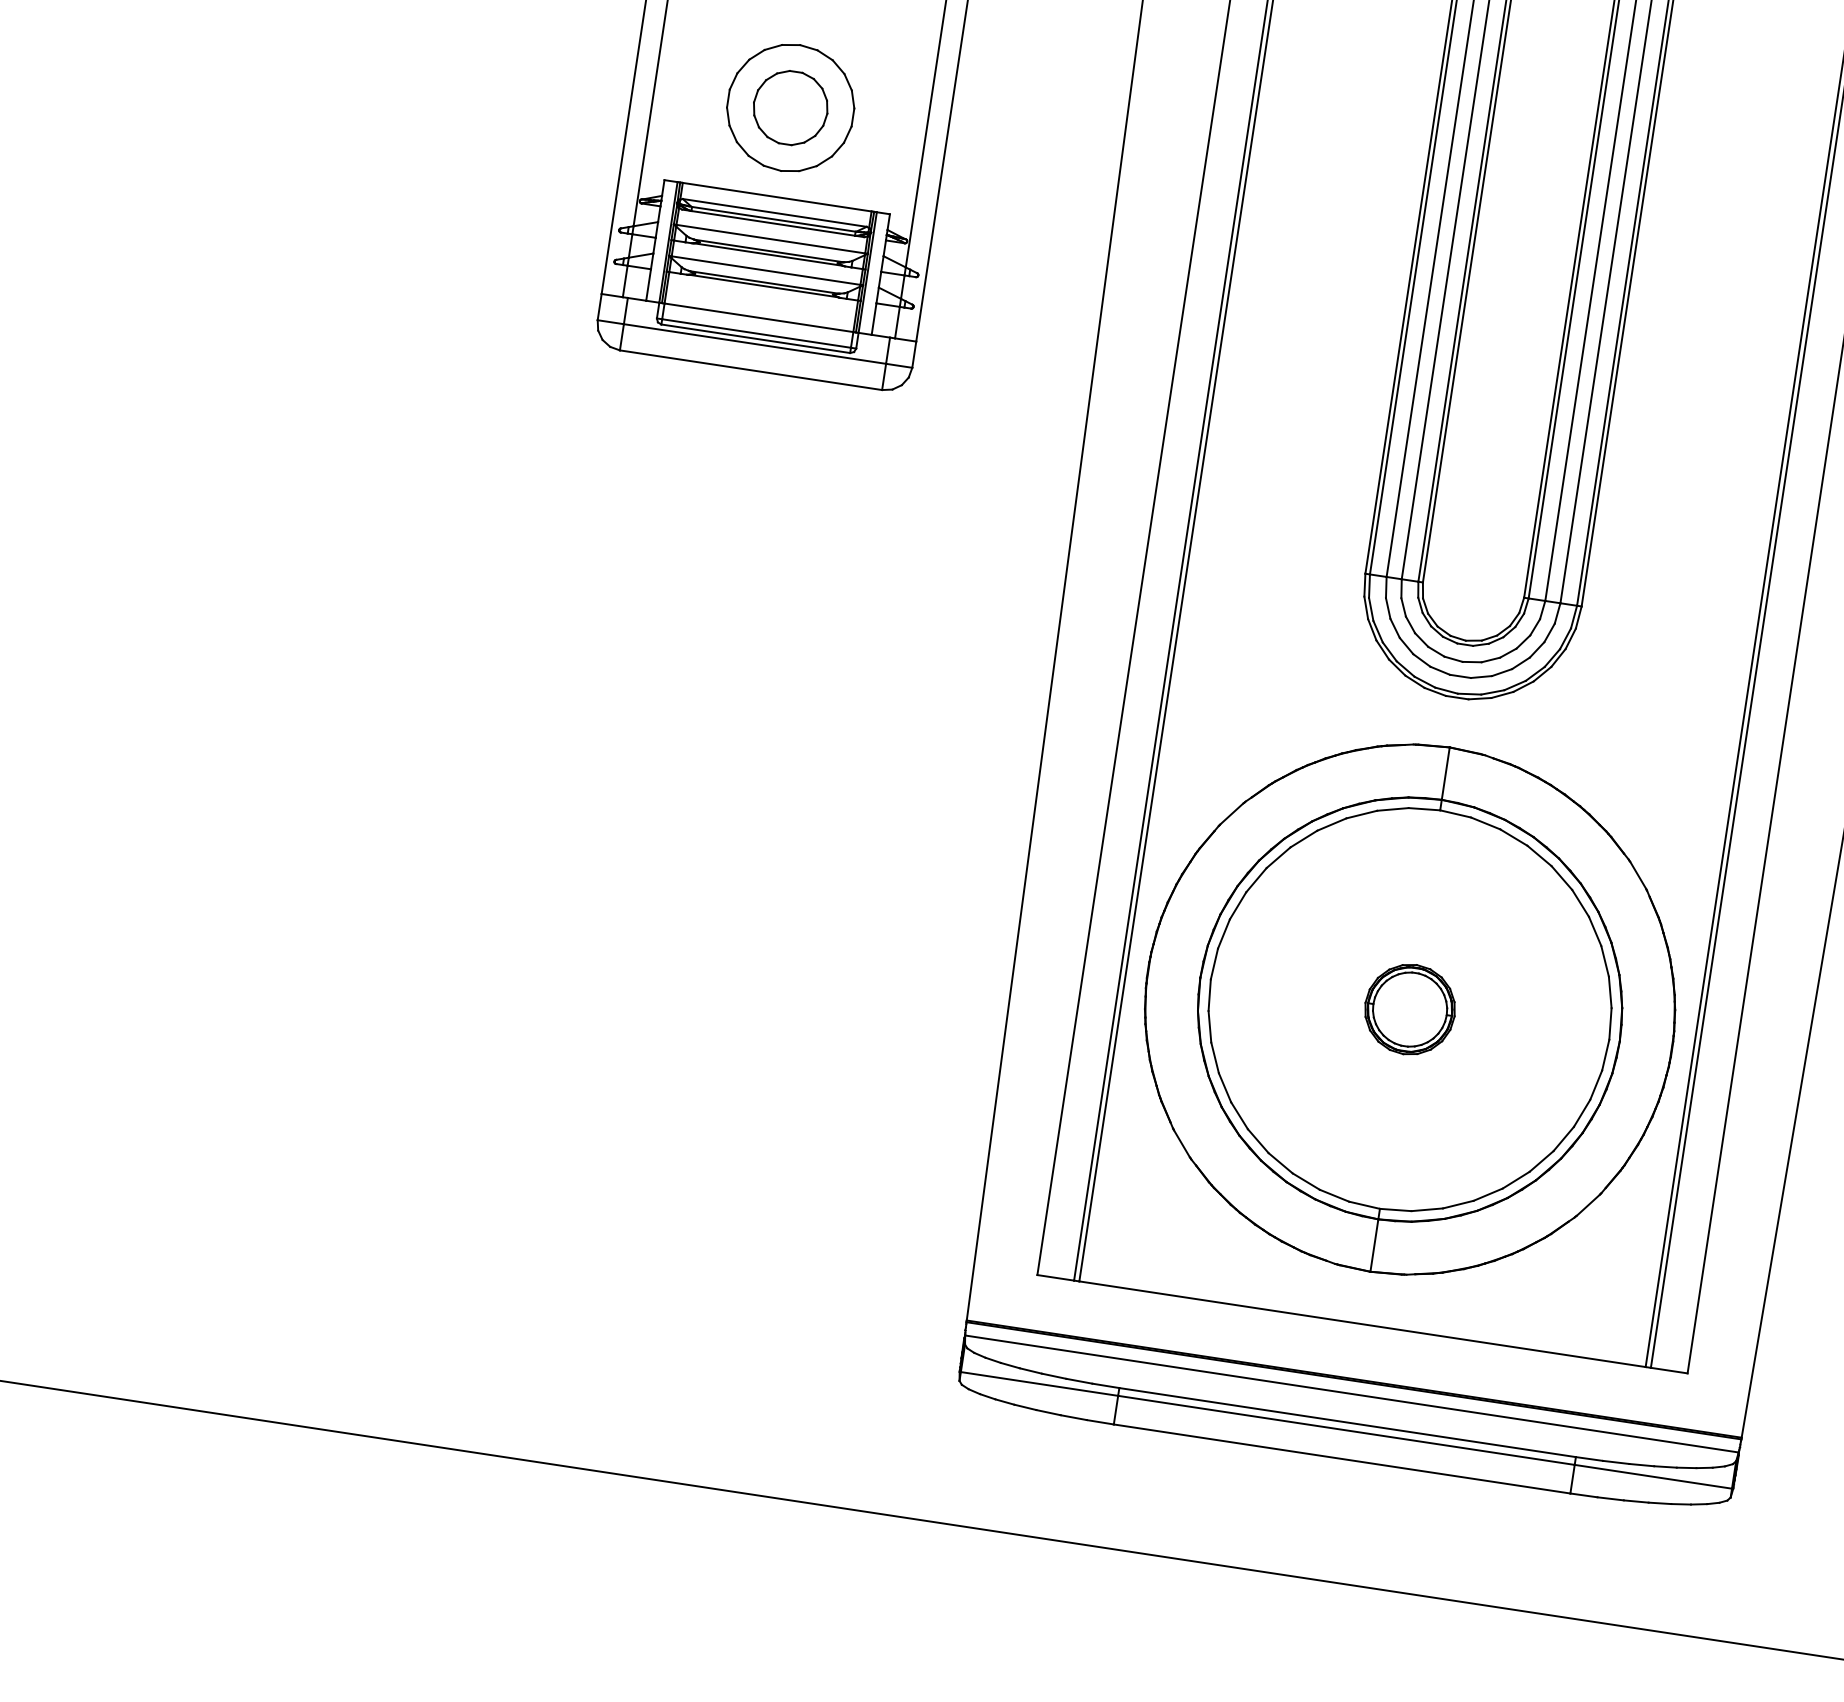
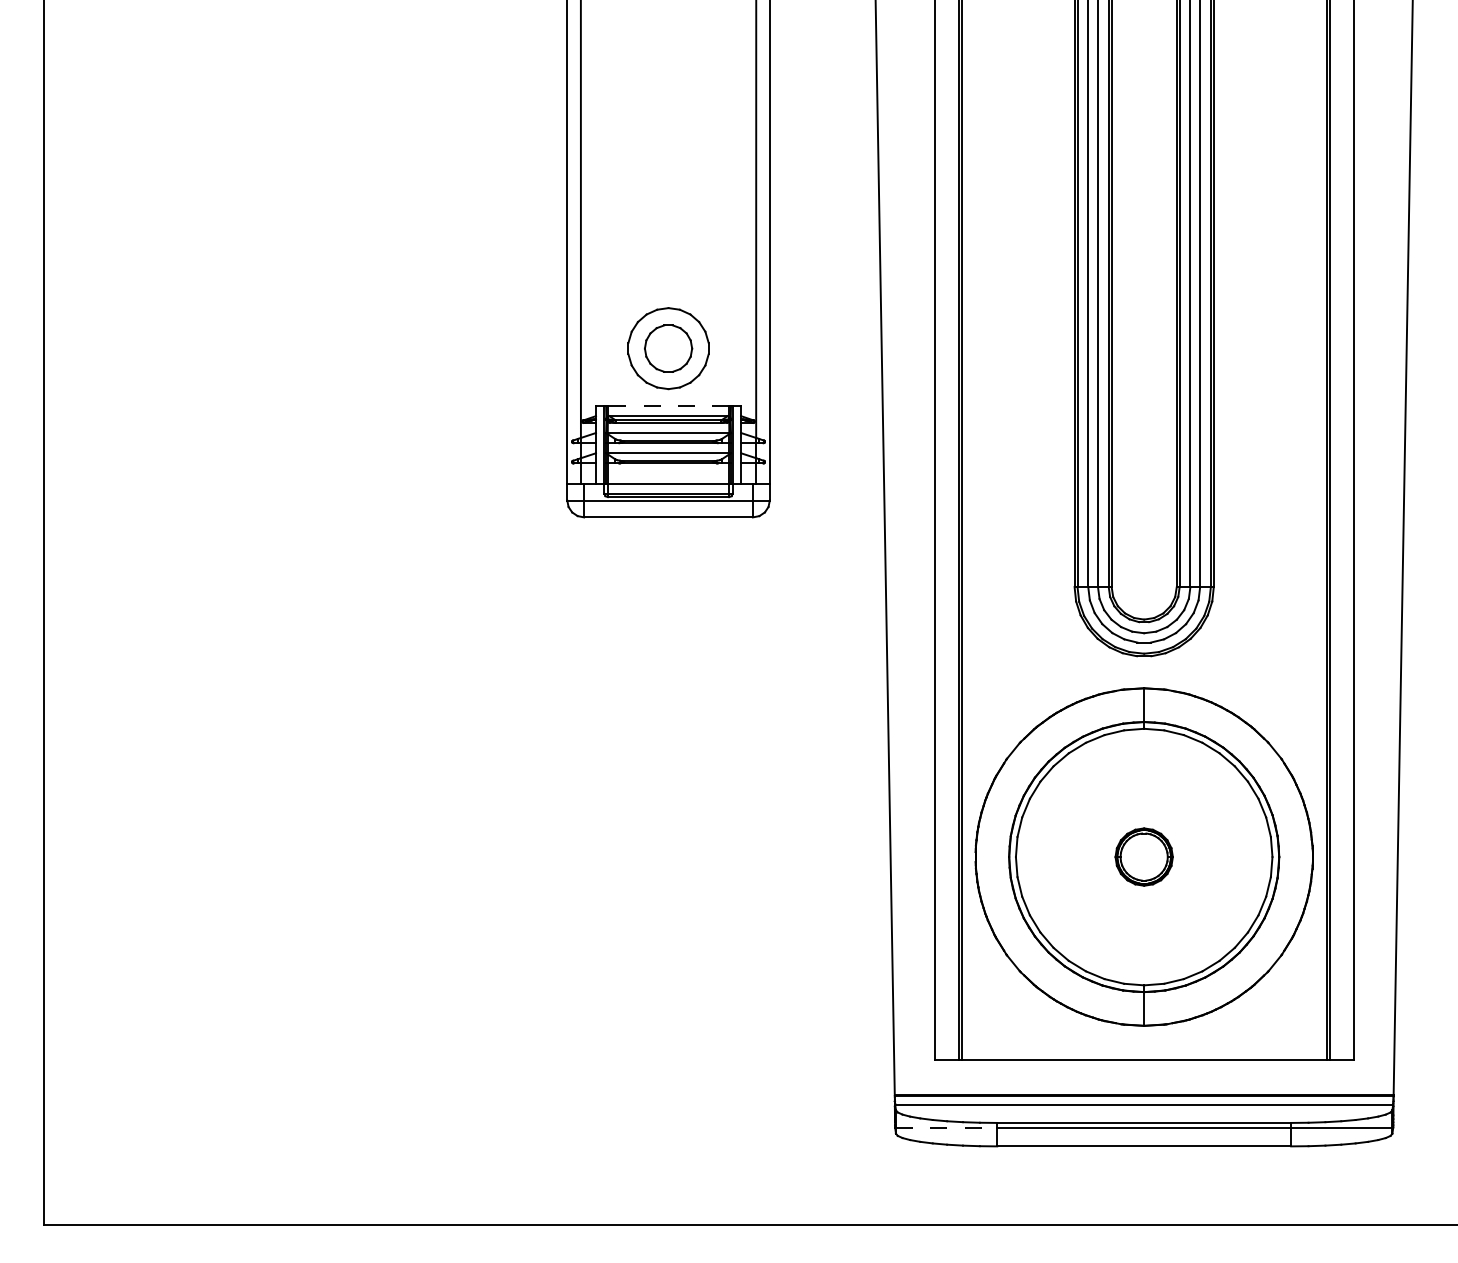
line: (777, 197) -> (668, 406), solid -> dashed
line: (1039, 1383) -> (946, 1127), solid -> dashed

